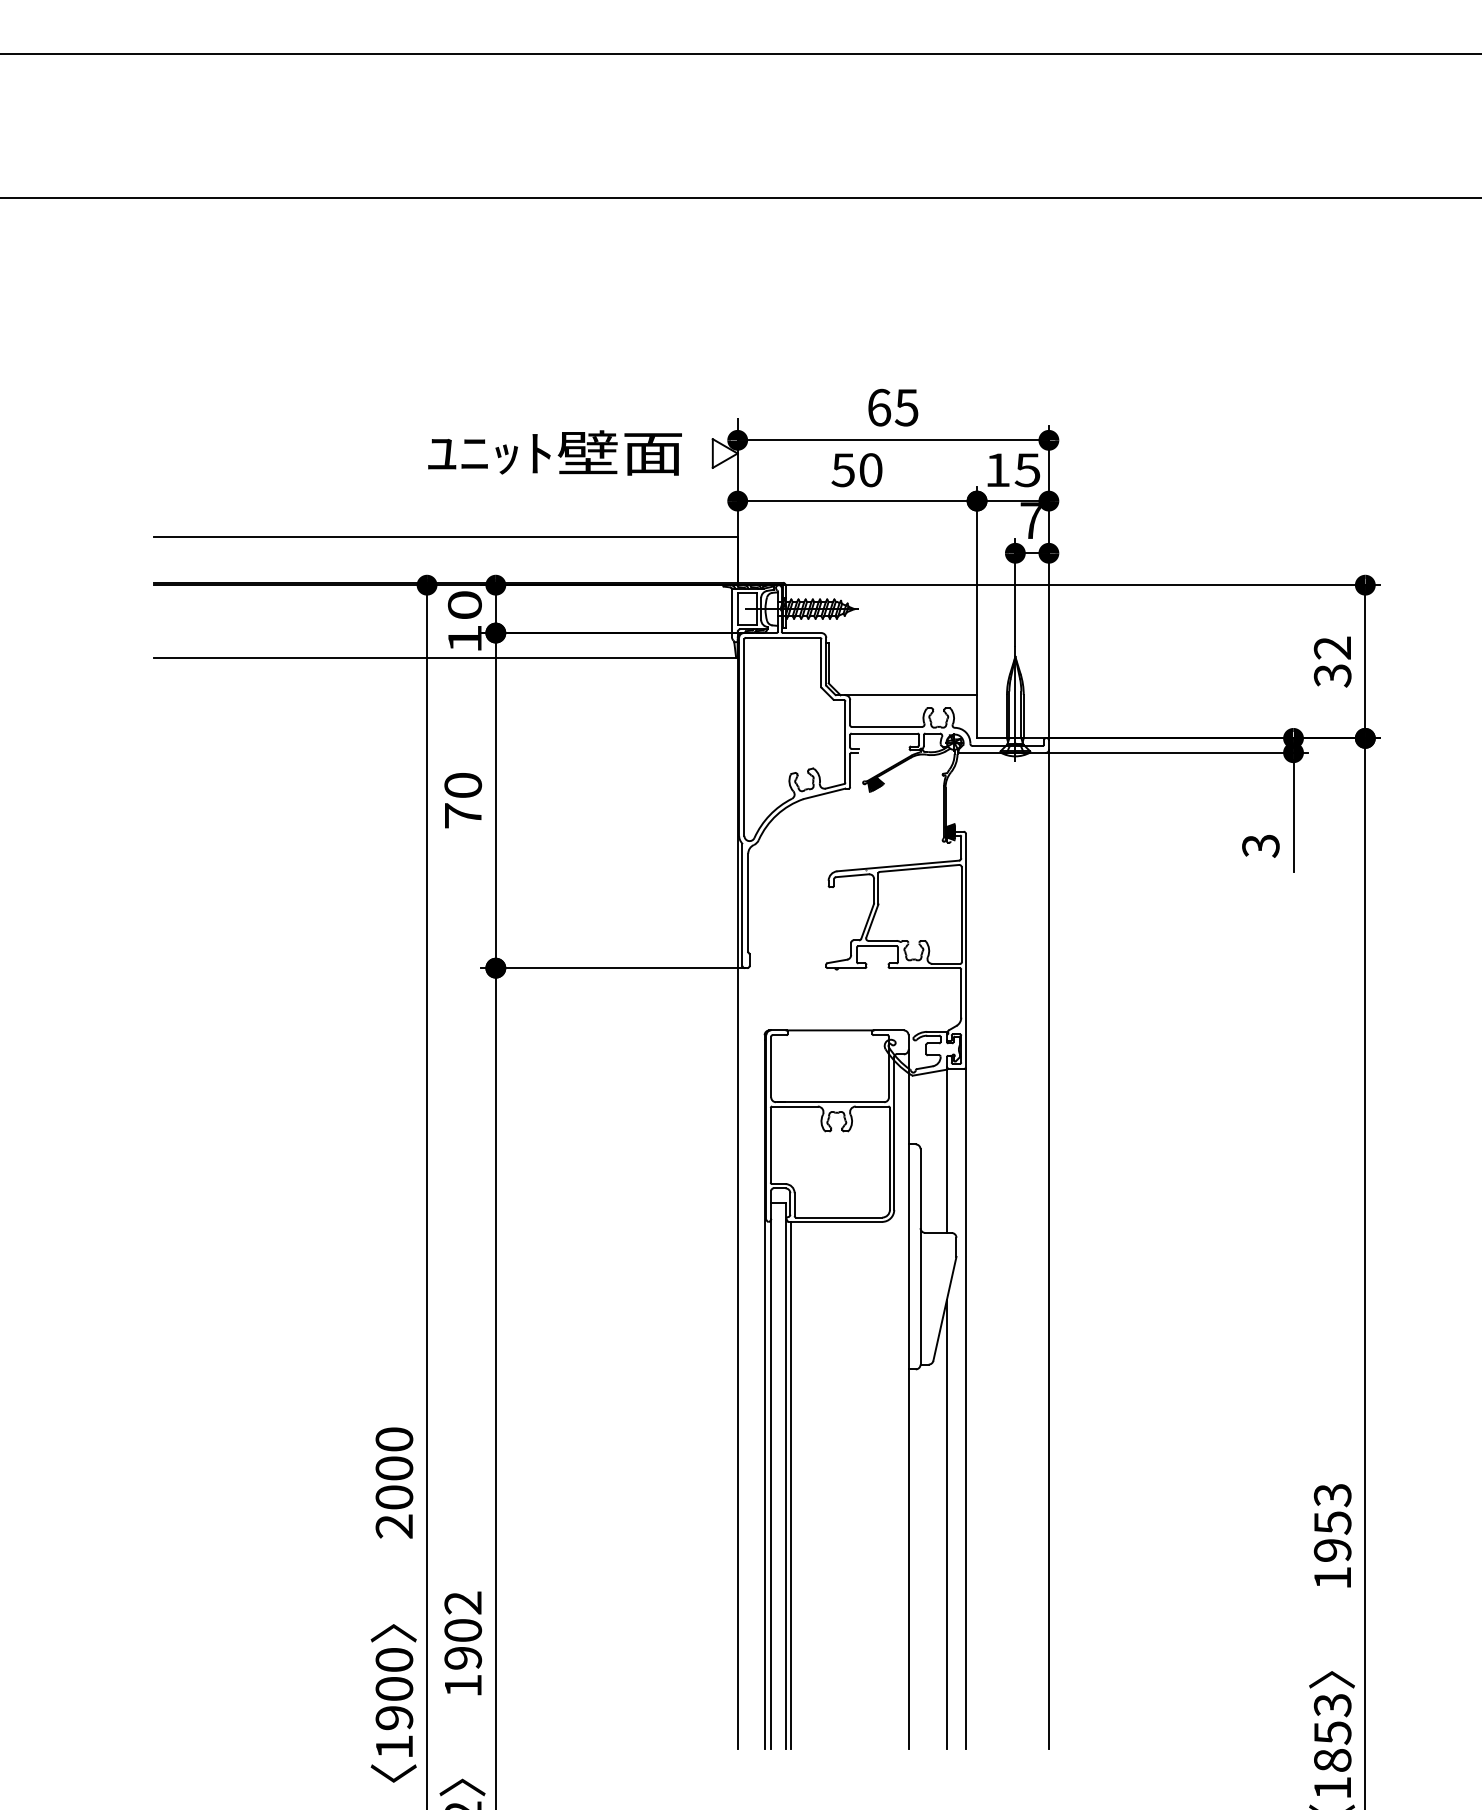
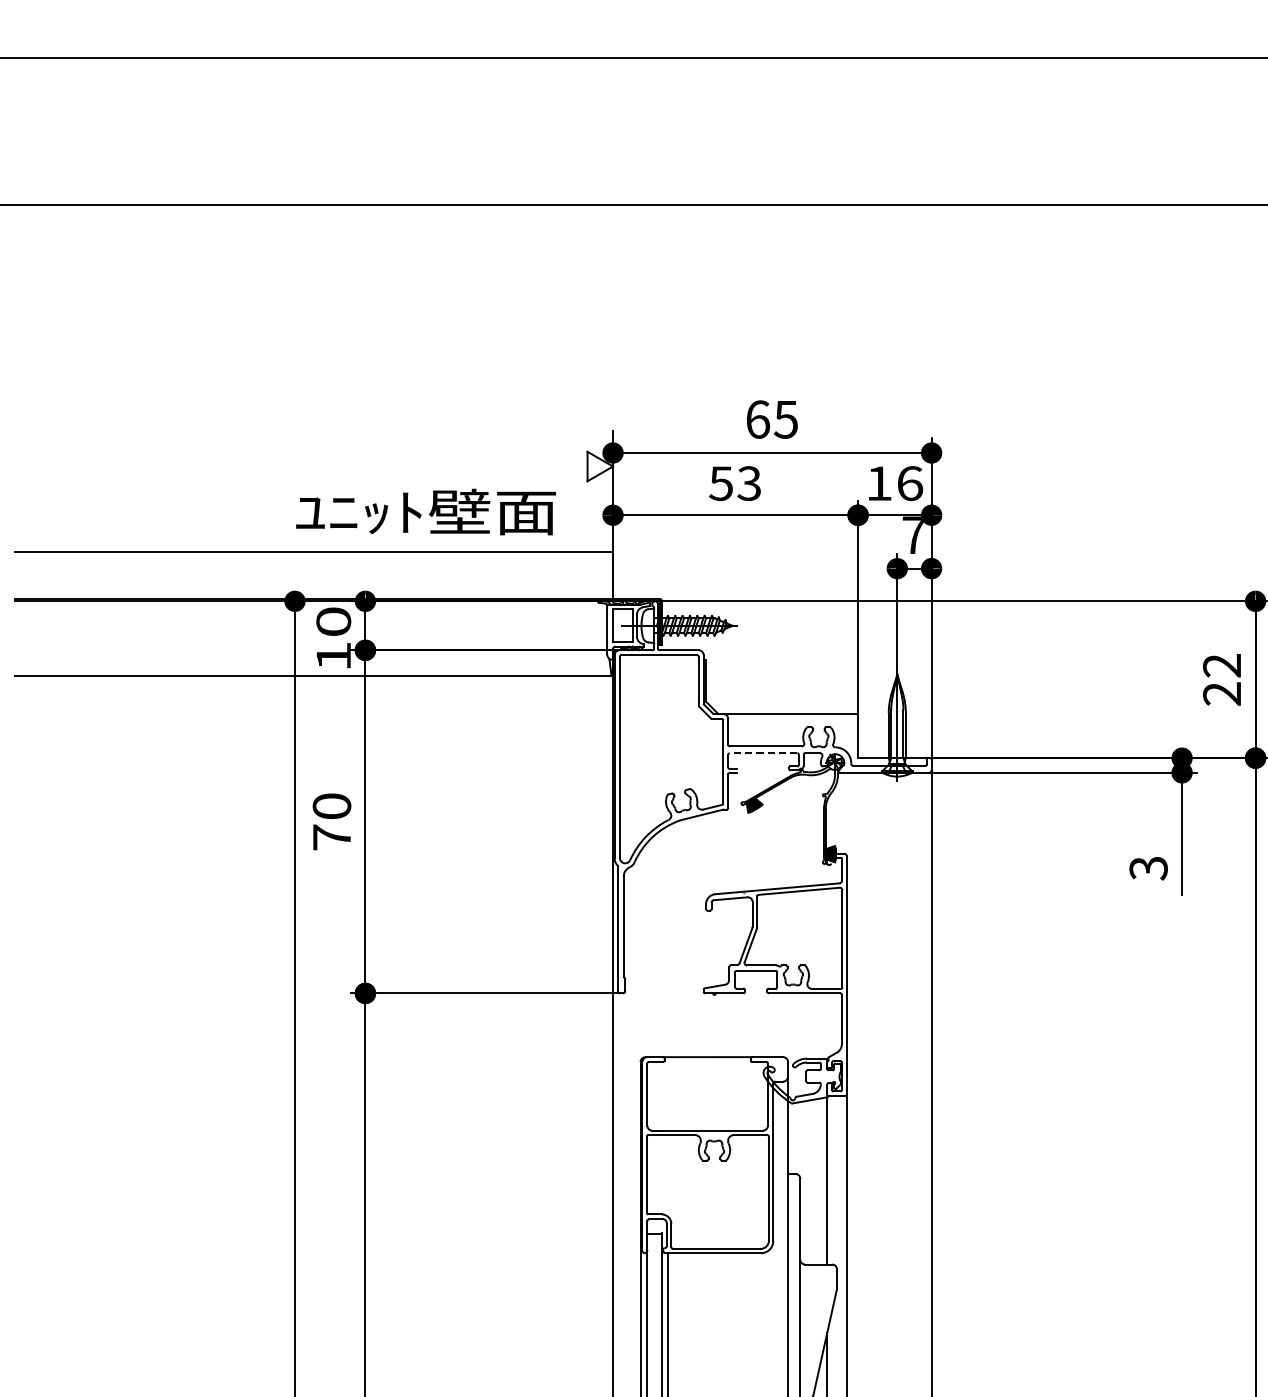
text: (554, 452) -> (425, 511), moved
text: (870, 470) -> (748, 483), 50 -> 53
text: (1027, 470) -> (909, 483), 15 -> 16
text: (1332, 675) -> (1221, 693), 32 -> 22
line: (884, 733) -> (763, 753), solid -> dashed

